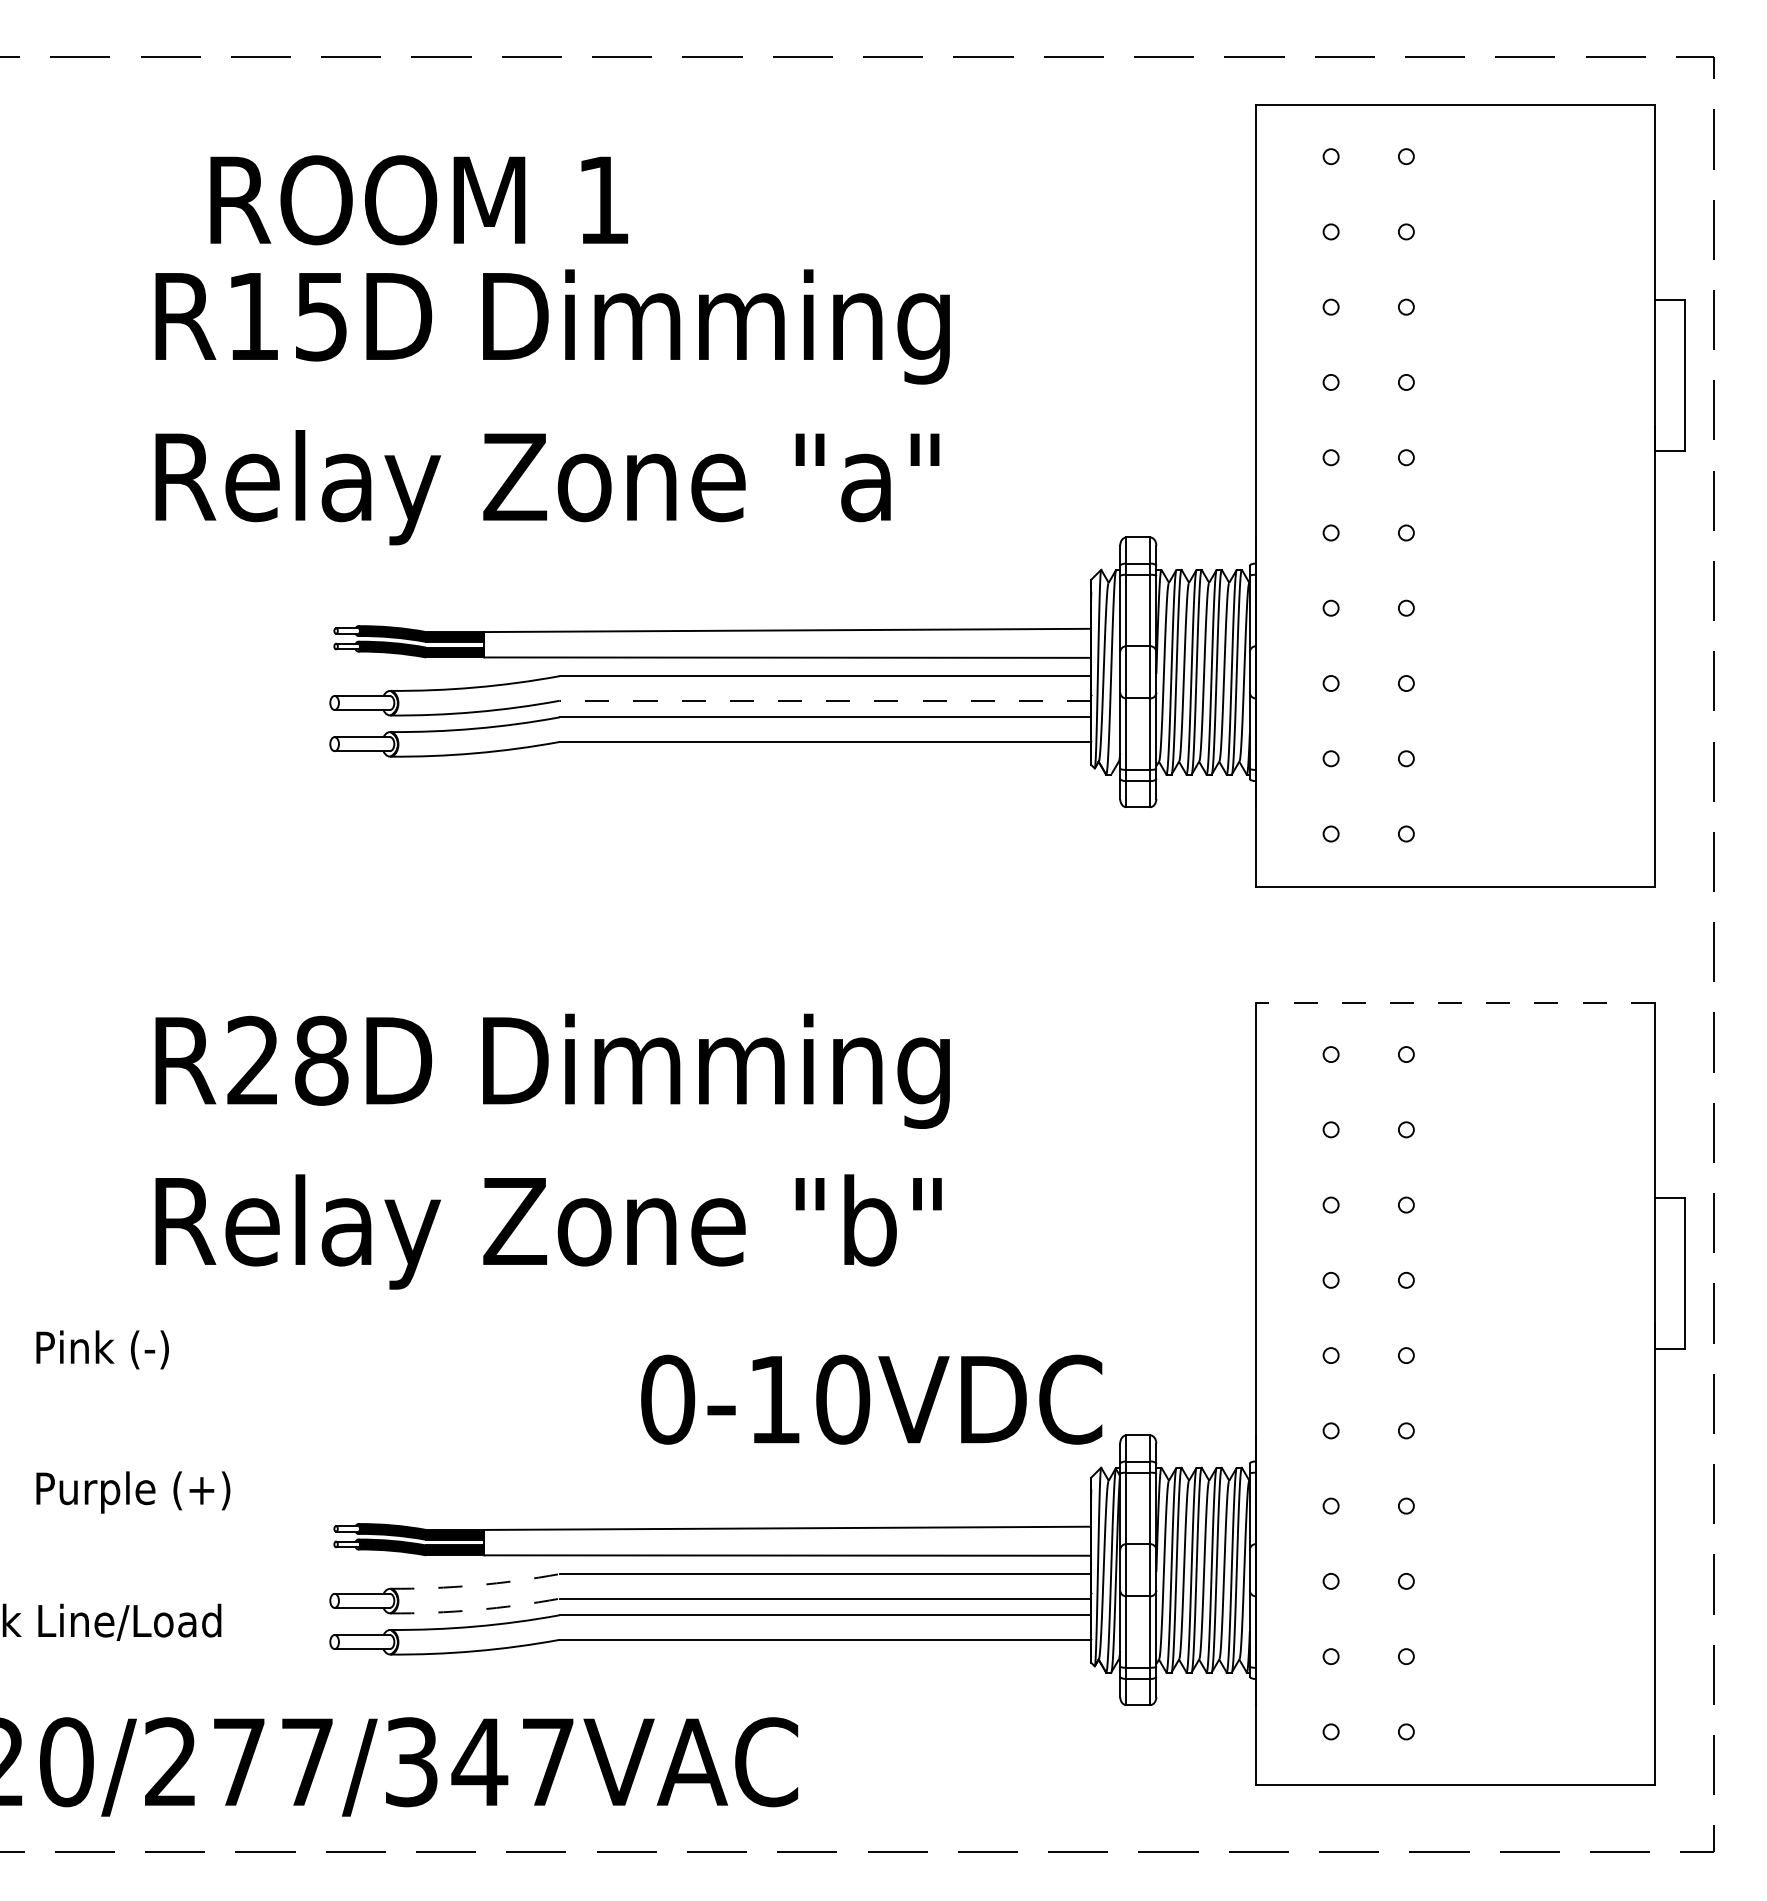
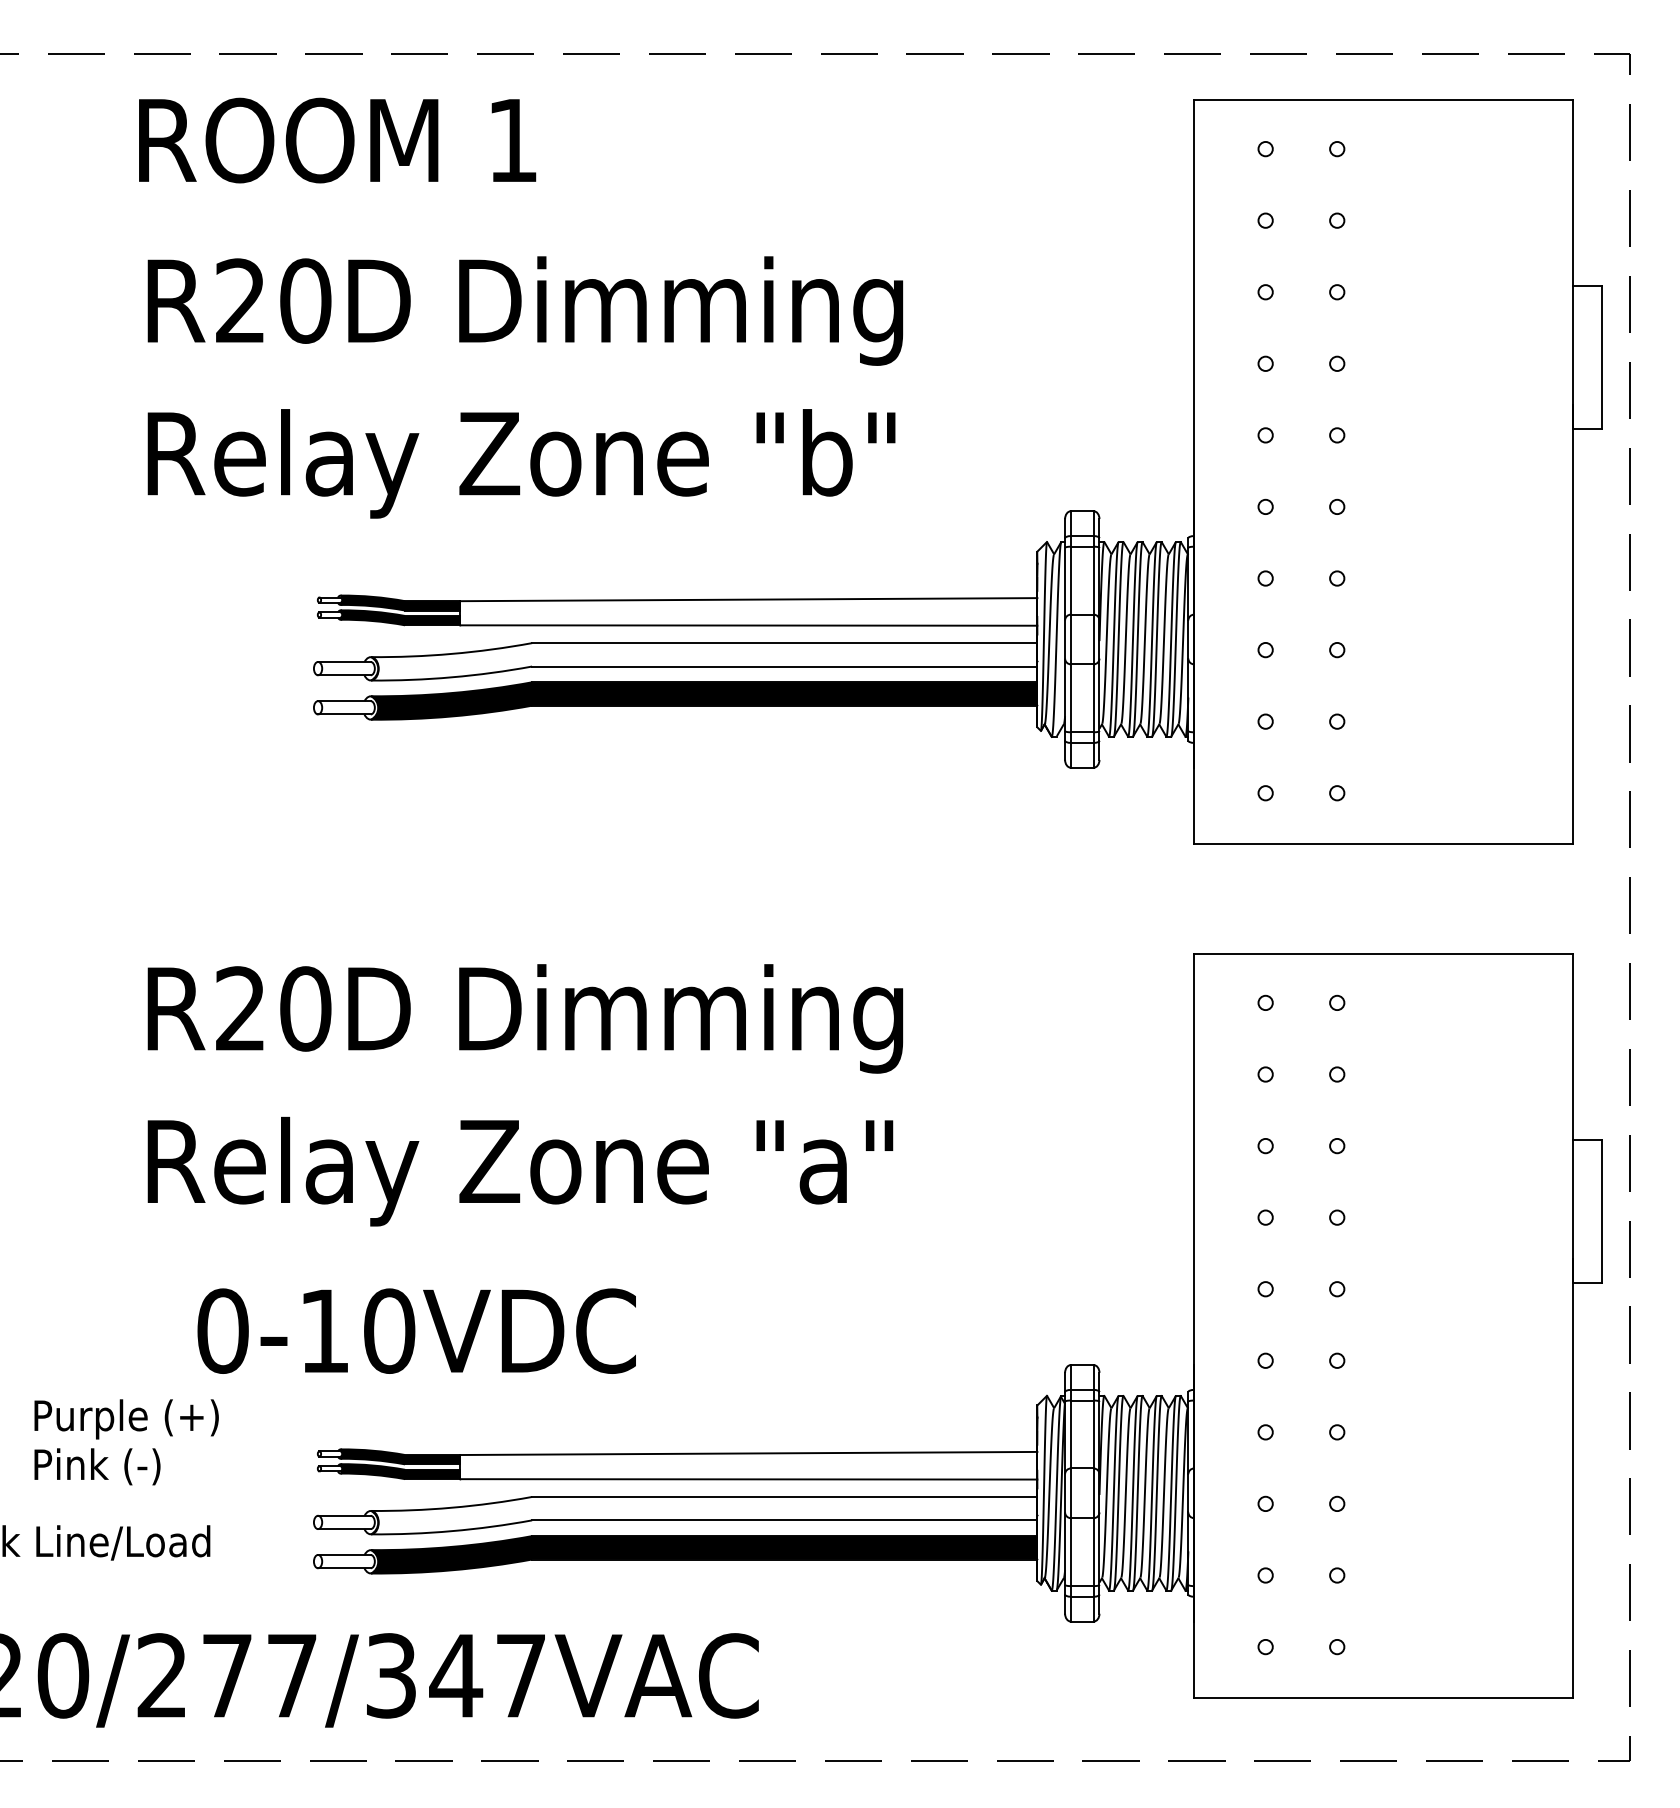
text: (419, 200) -> (337, 140), moved
text: (287, 315) -> (273, 300), R15D -> R20D
text: (891, 475) -> (847, 452), Relay Zone "a" -> Relay Zone "b"
line: (825, 700) -> (784, 666), dashed -> solid
fill: (739, 736) -> (703, 700), added
line: (1455, 1002) -> (1383, 953), dashed -> solid
text: (321, 1060) -> (305, 1008), R28D -> R20D
text: (891, 1220) -> (847, 1160), Relay Zone "b" -> Relay Zone "a"
text: (102, 1349) -> (97, 1466), moved
text: (871, 1399) -> (416, 1330), moved
arc: (474, 1585) -> (451, 1507), dashed -> solid
arc: (474, 1610) -> (451, 1531), dashed -> solid
fill: (739, 1634) -> (703, 1554), added

